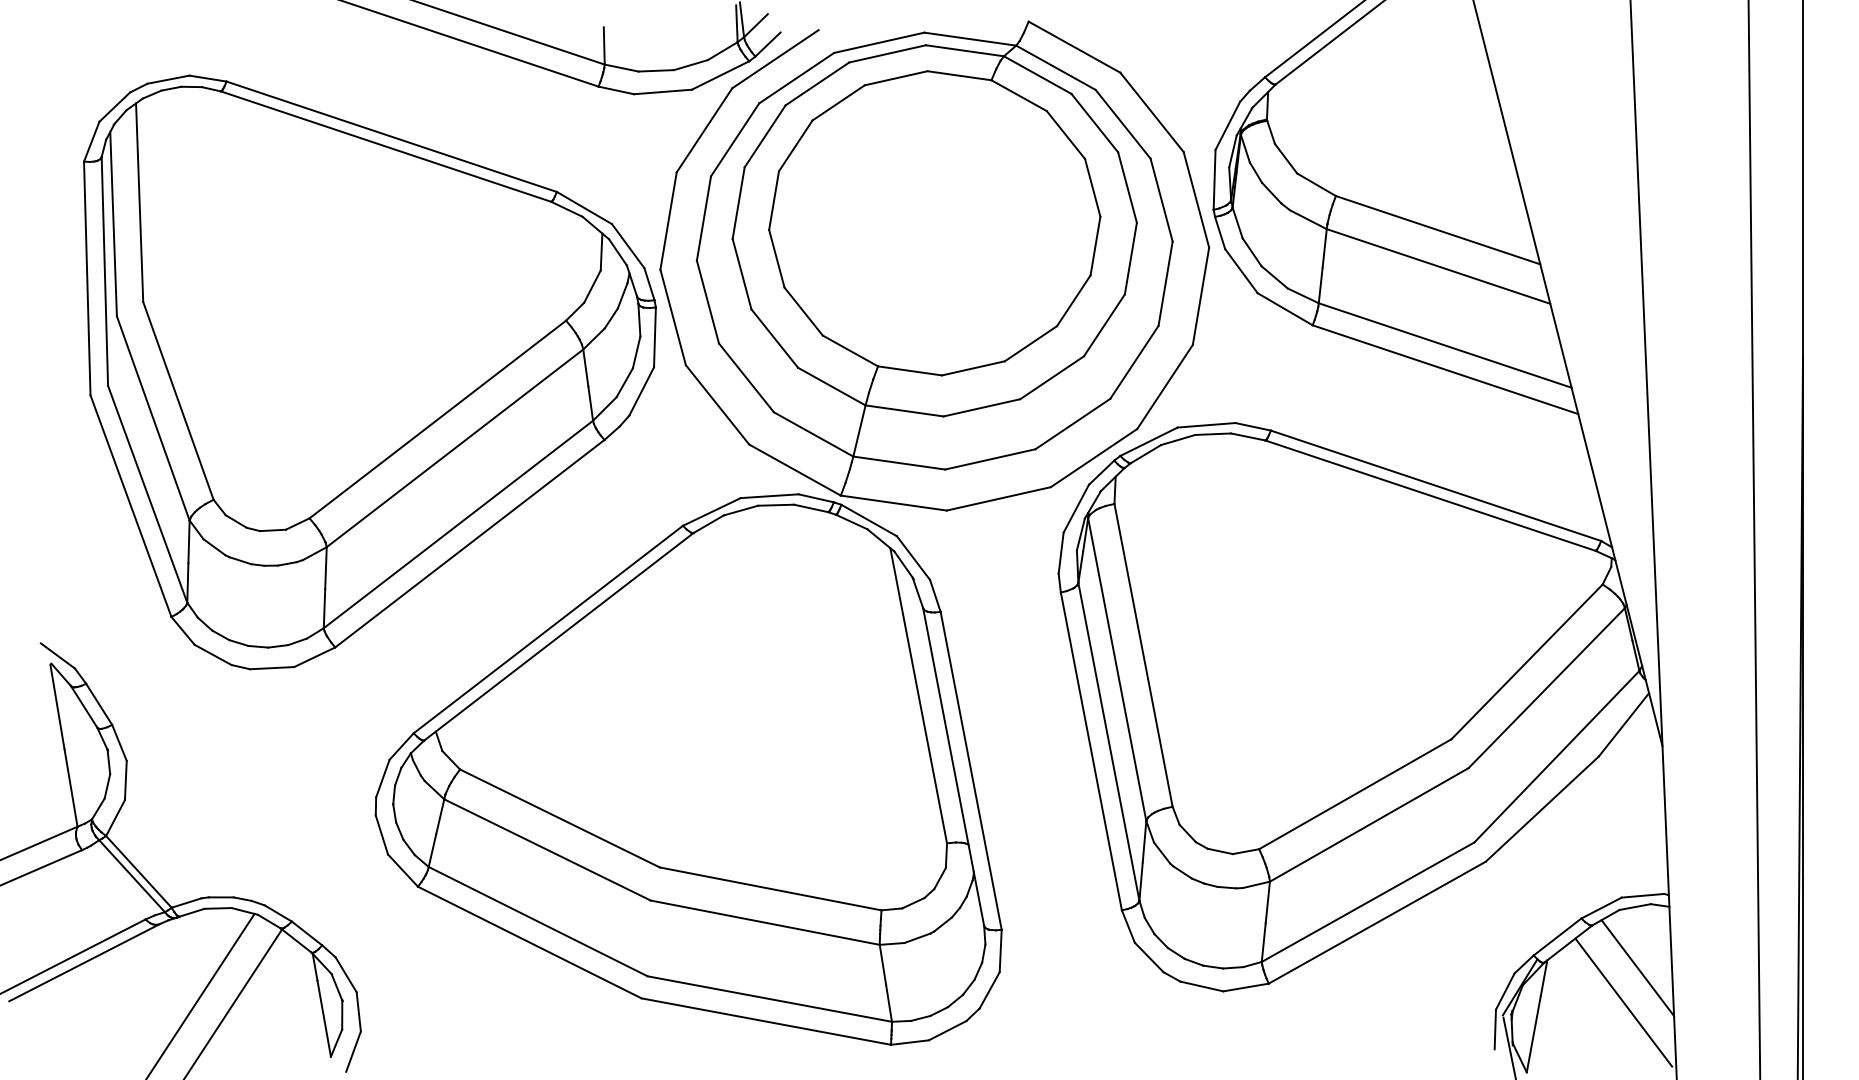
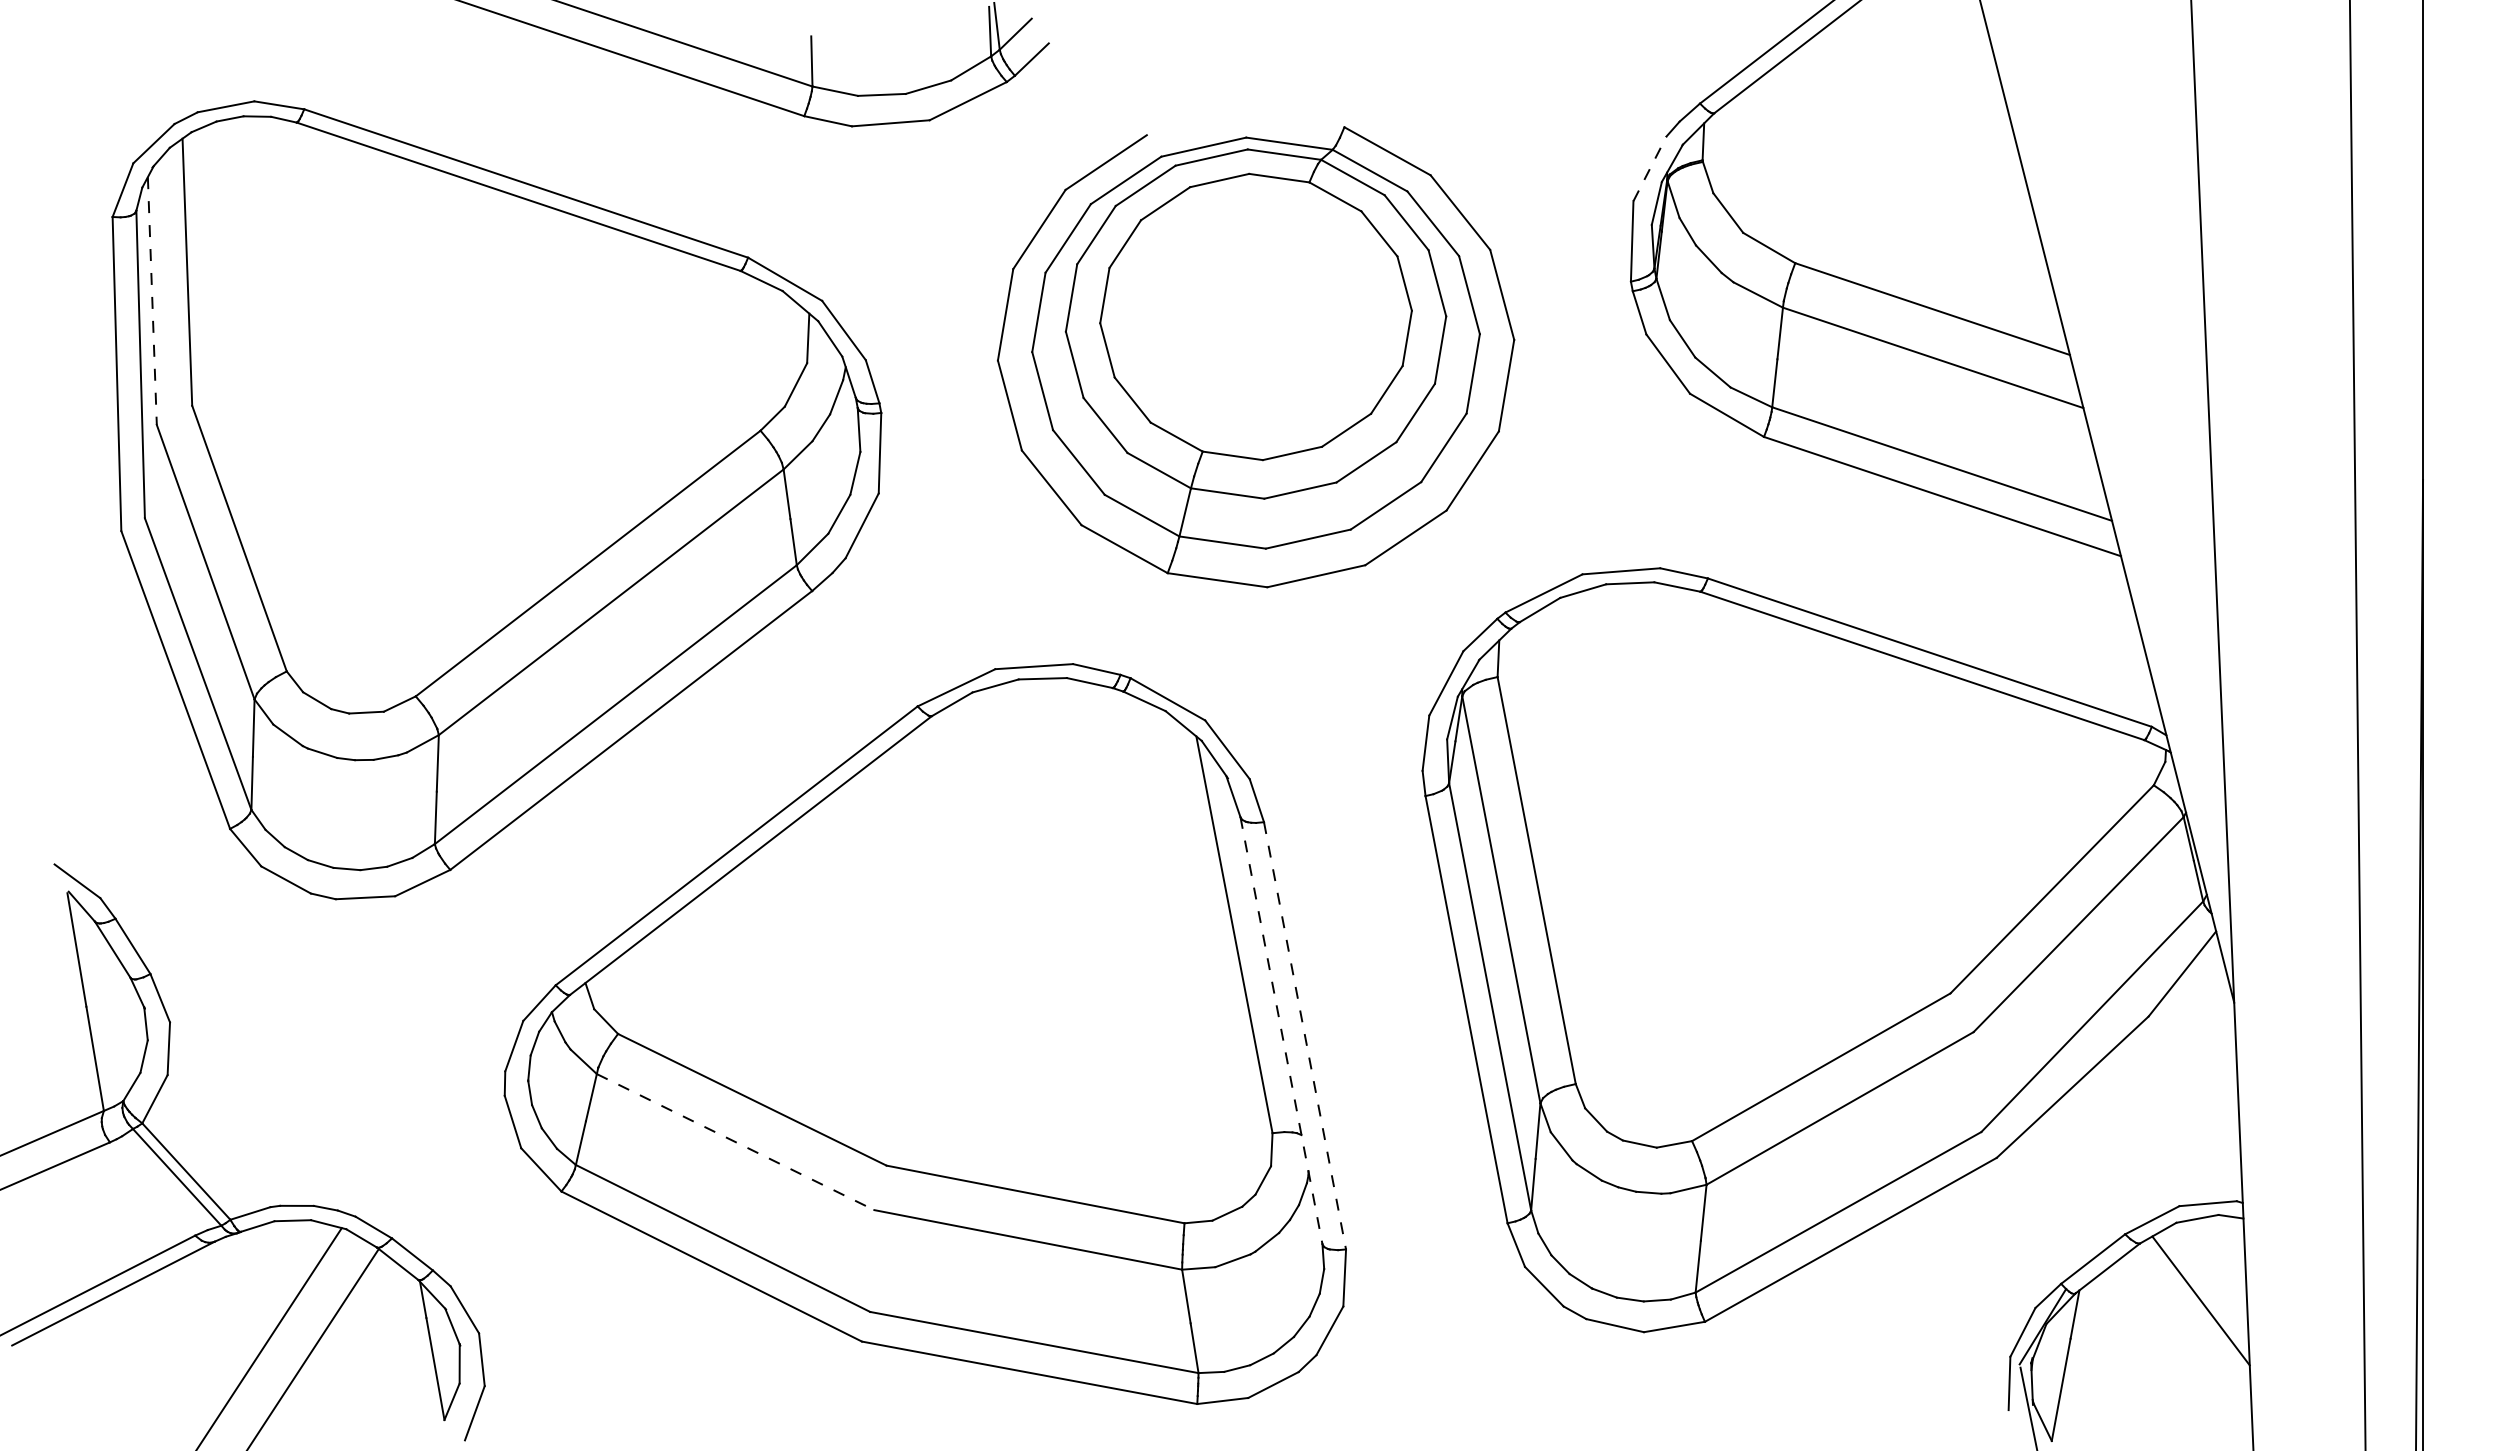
line: (1228, 125) -> (1650, 168), solid -> dashed
line: (113, 224) -> (152, 301), solid -> dashed
part: (934, 265) -> (1255, 356), size x0.7
line: (953, 766) -> (1281, 1030), solid -> dashed
line: (971, 770) -> (1305, 1035), solid -> dashed
line: (547, 850) -> (735, 1142), solid -> dashed
line: (1624, 1002) -> (2182, 1347), removed

